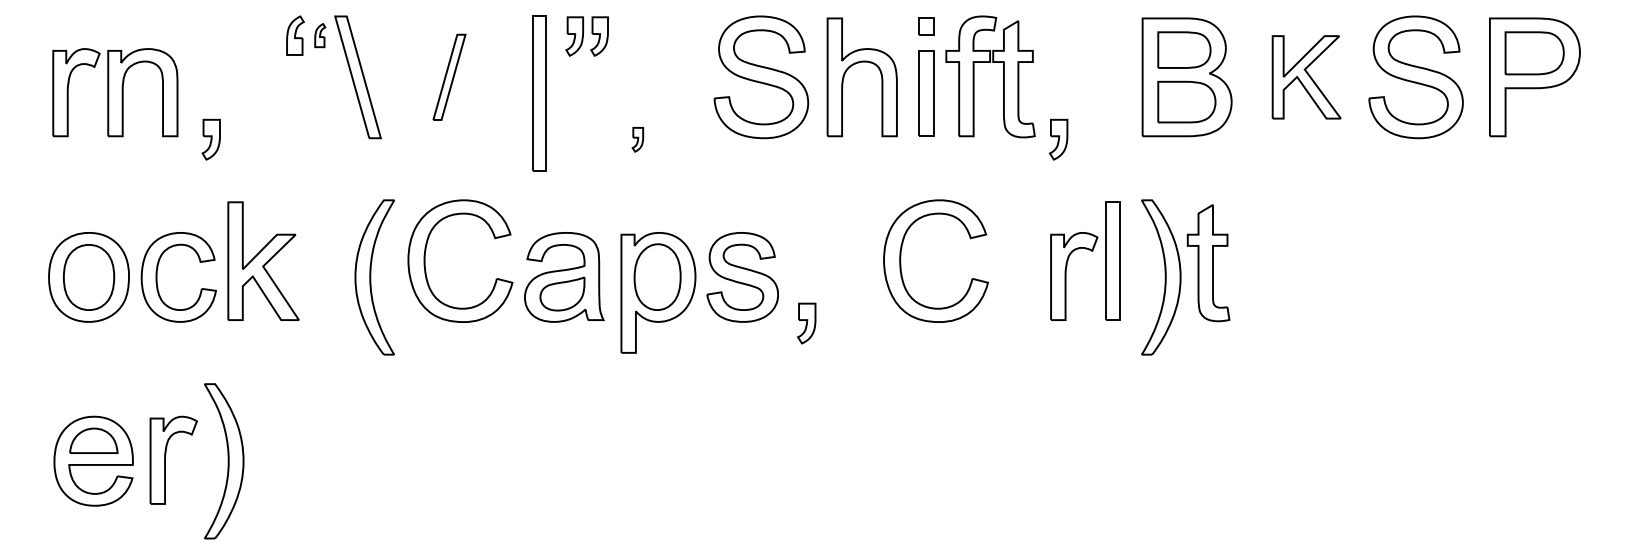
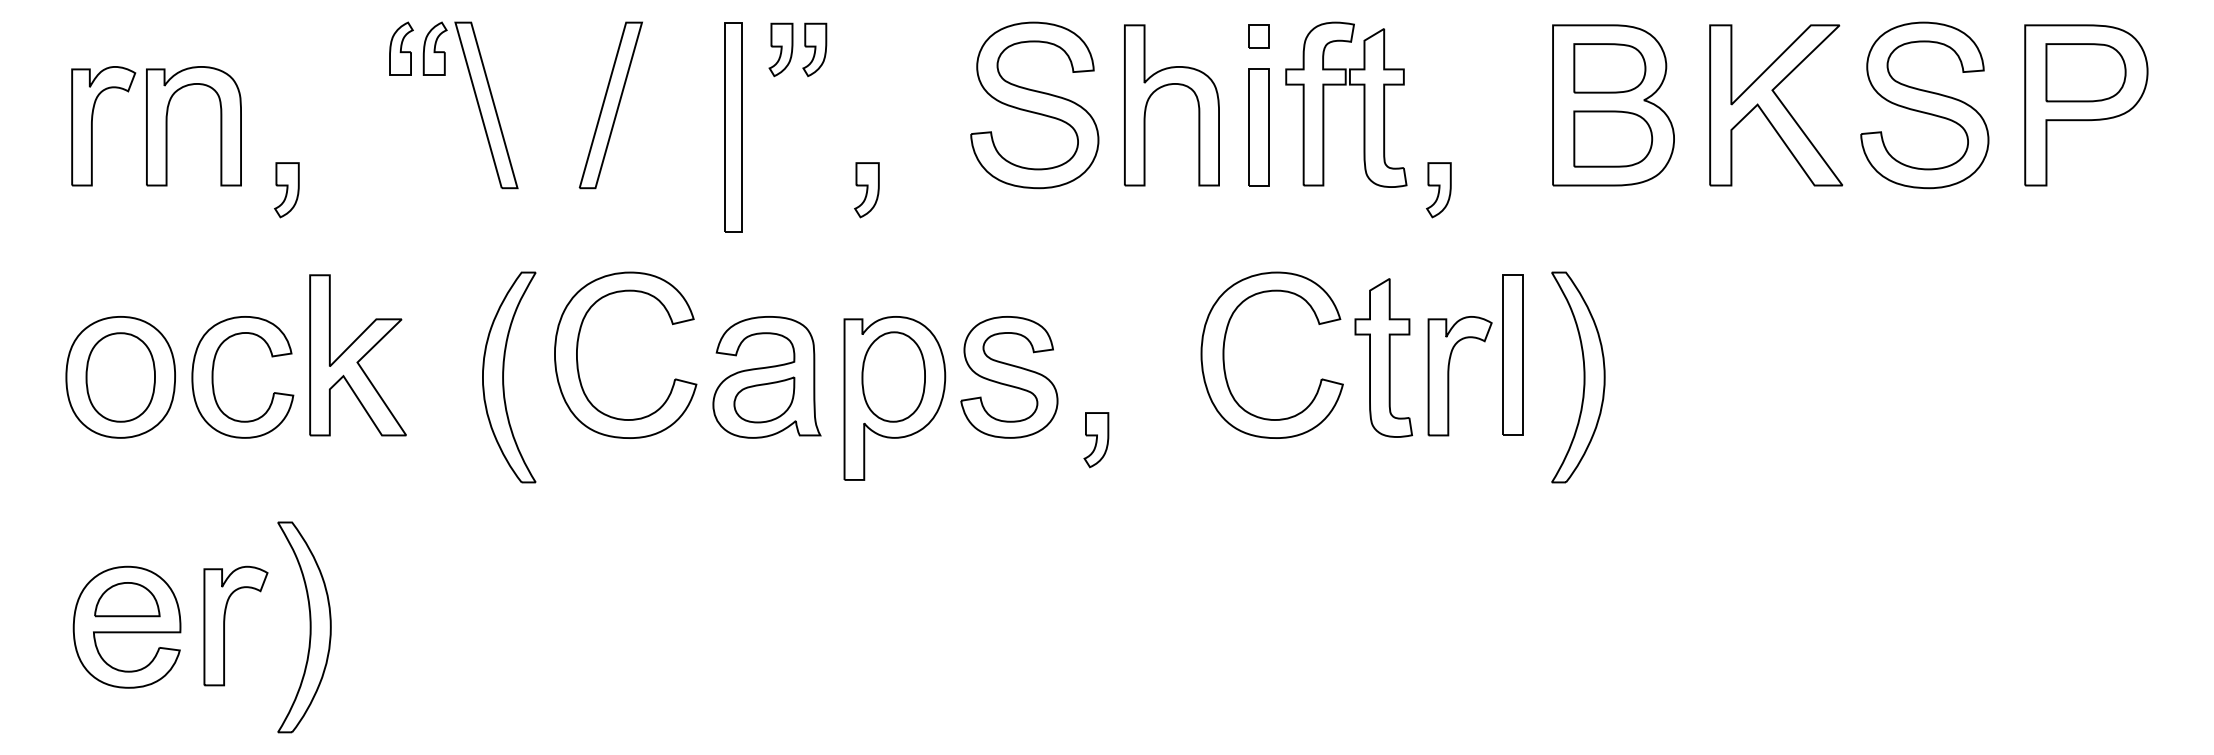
part: (319, 35) -> (434, 48), size x1.67
part: (449, 77) -> (610, 105), size x1.43
part: (1306, 77) -> (1775, 105), size x1.43
part: (637, 139) -> (866, 190), size x1.67
part: (1208, 262) -> (1383, 357), moved

